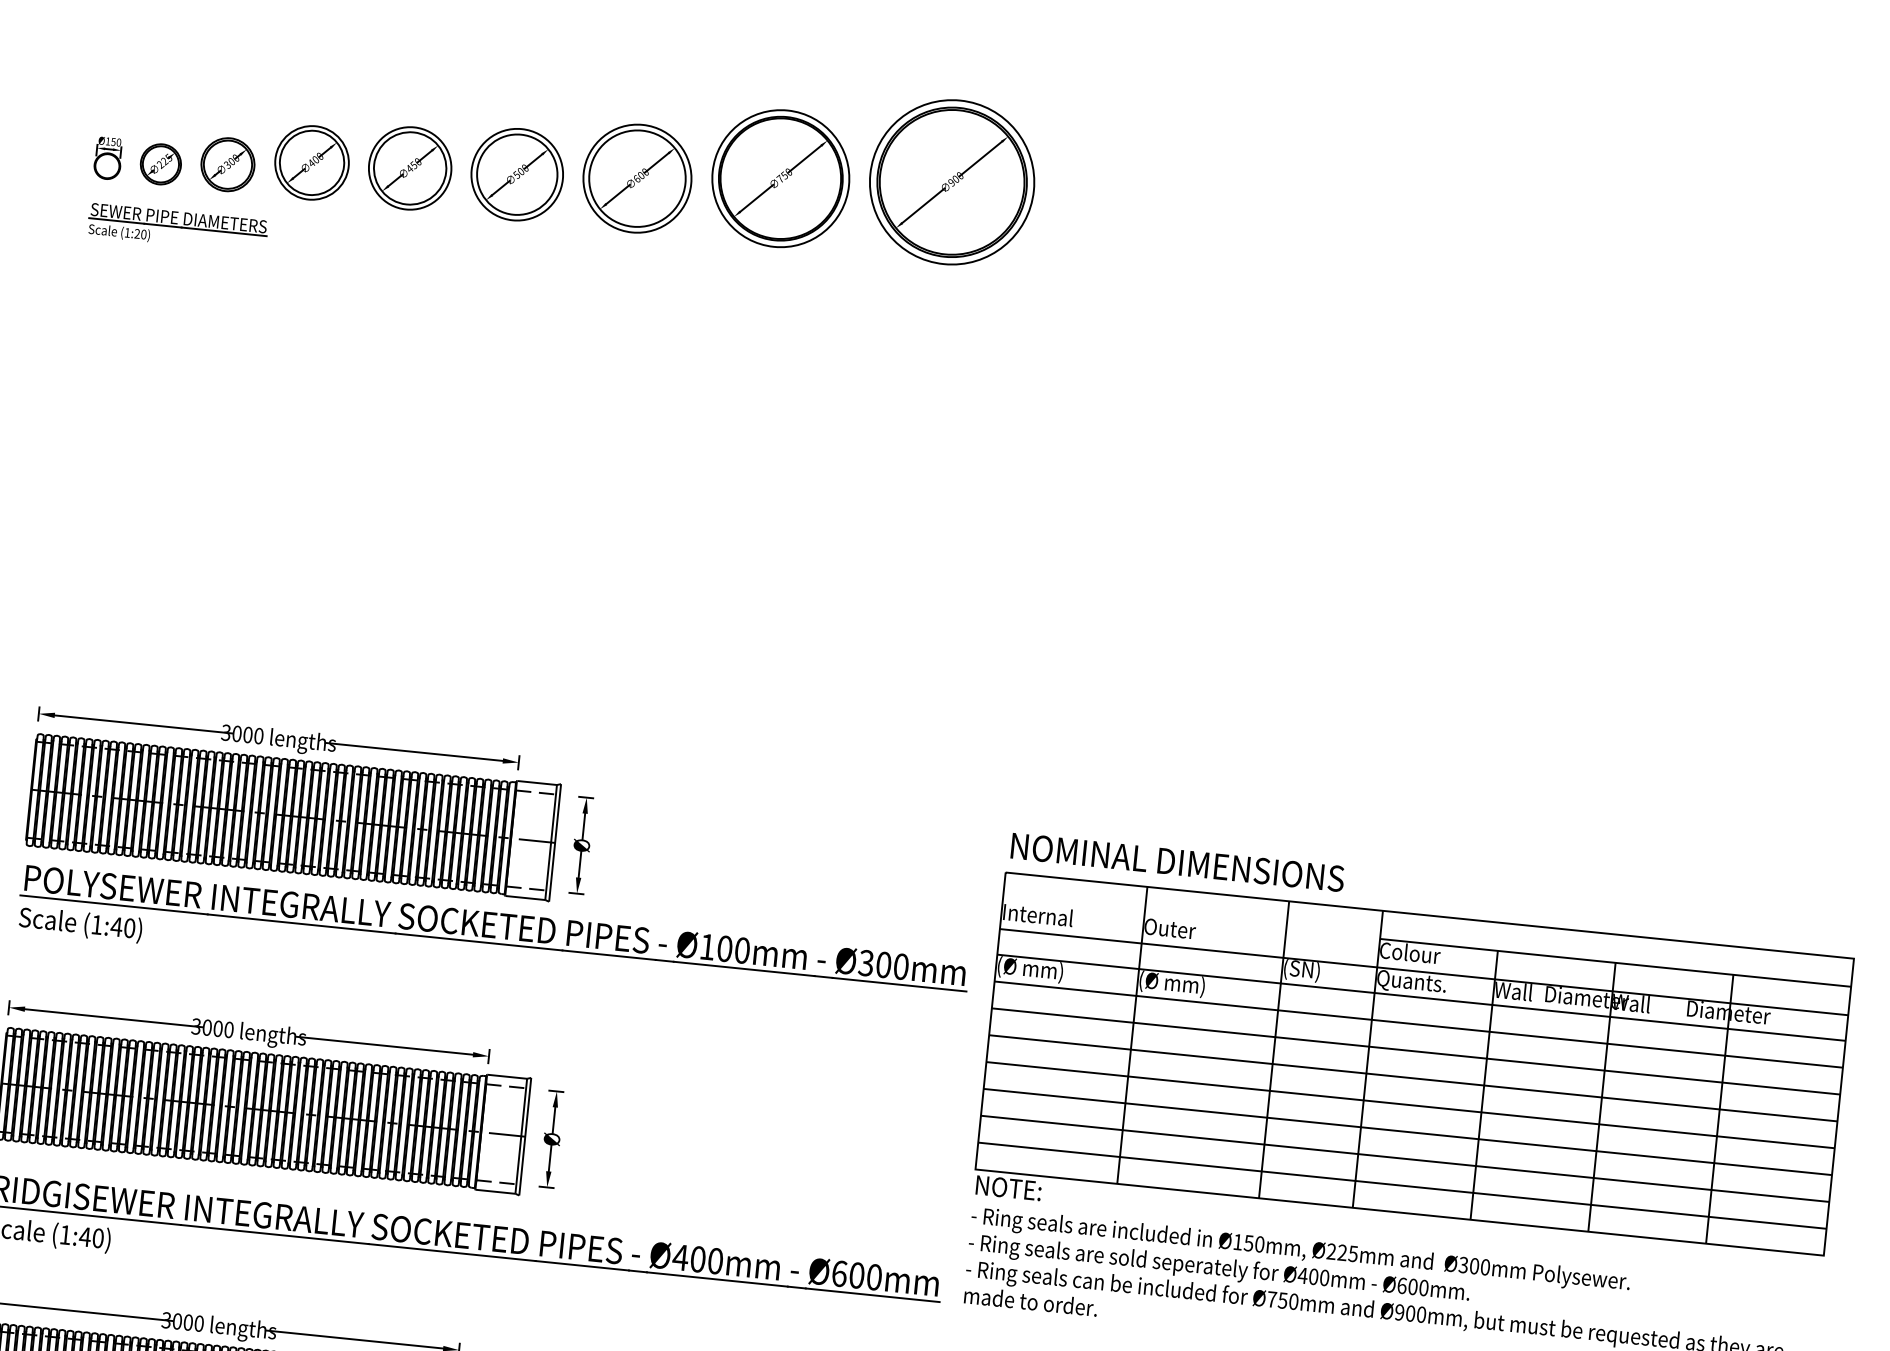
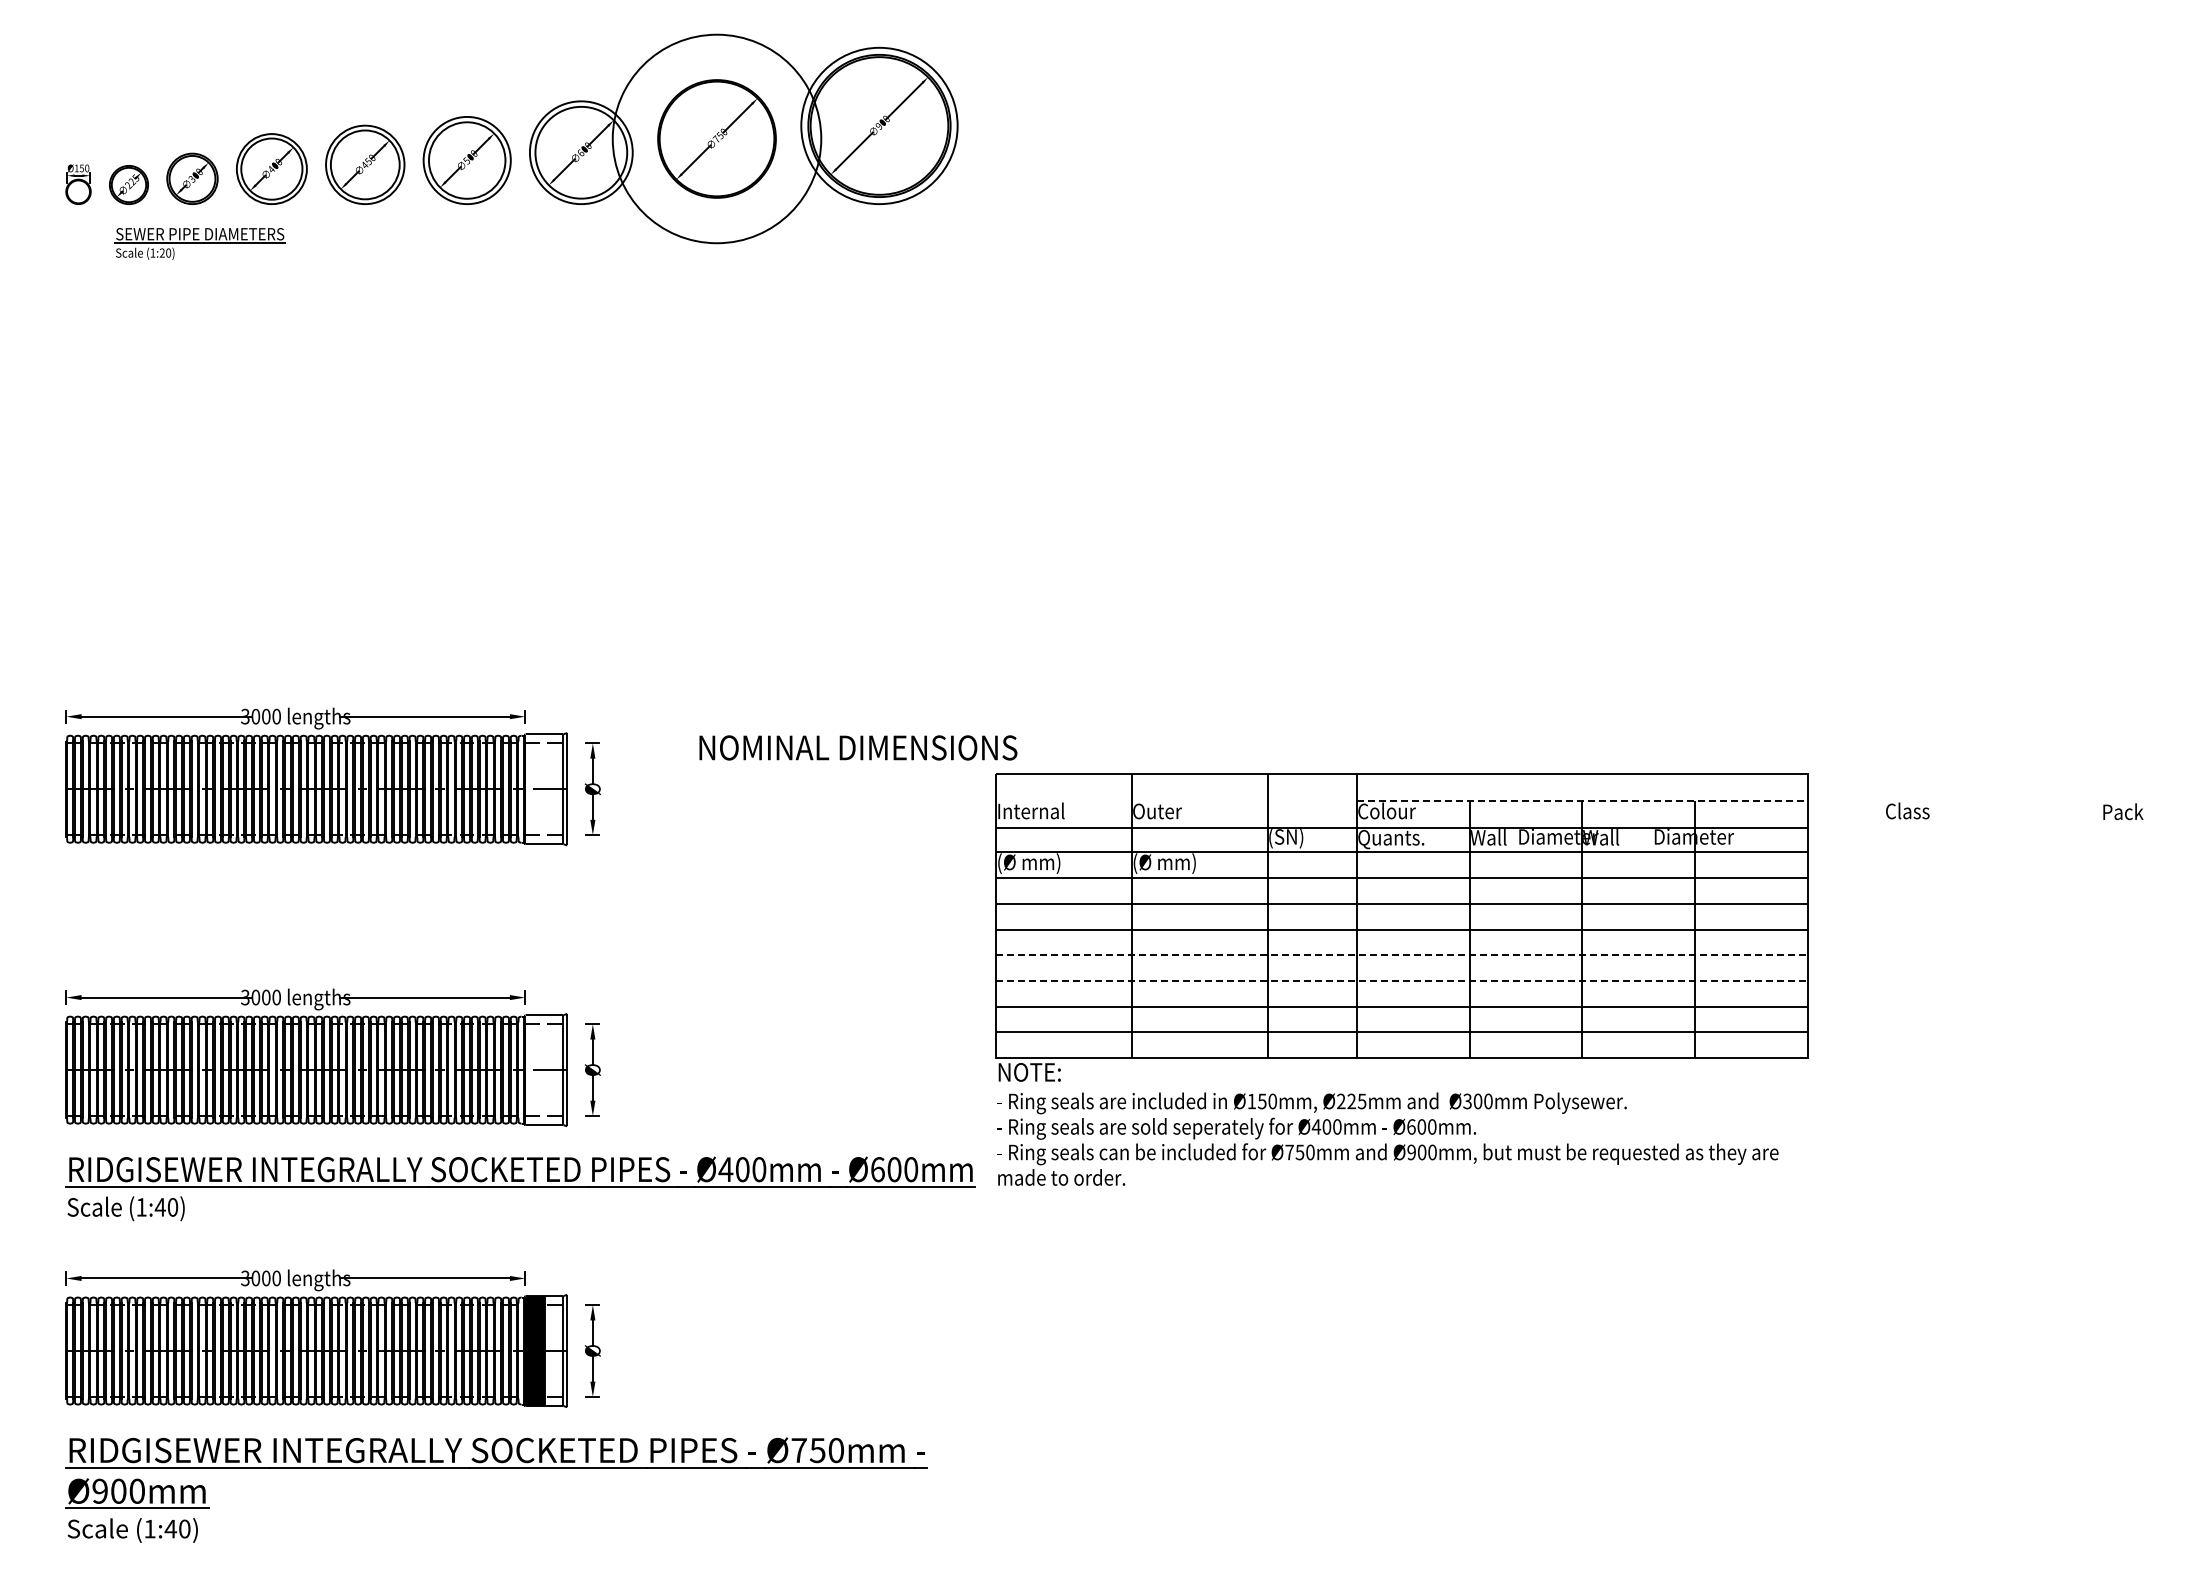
circle: (780, 178) -> (716, 138), size x1.6
part: (177, 227) -> (199, 243), moved
text: (1177, 862) -> (858, 747), moved
part: (493, 945) -> (518, 892), removed
line: (1615, 962) -> (1582, 800), solid -> dashed
line: (1411, 1105) -> (1402, 955), solid -> dashed
line: (1408, 1131) -> (1402, 980), solid -> dashed

